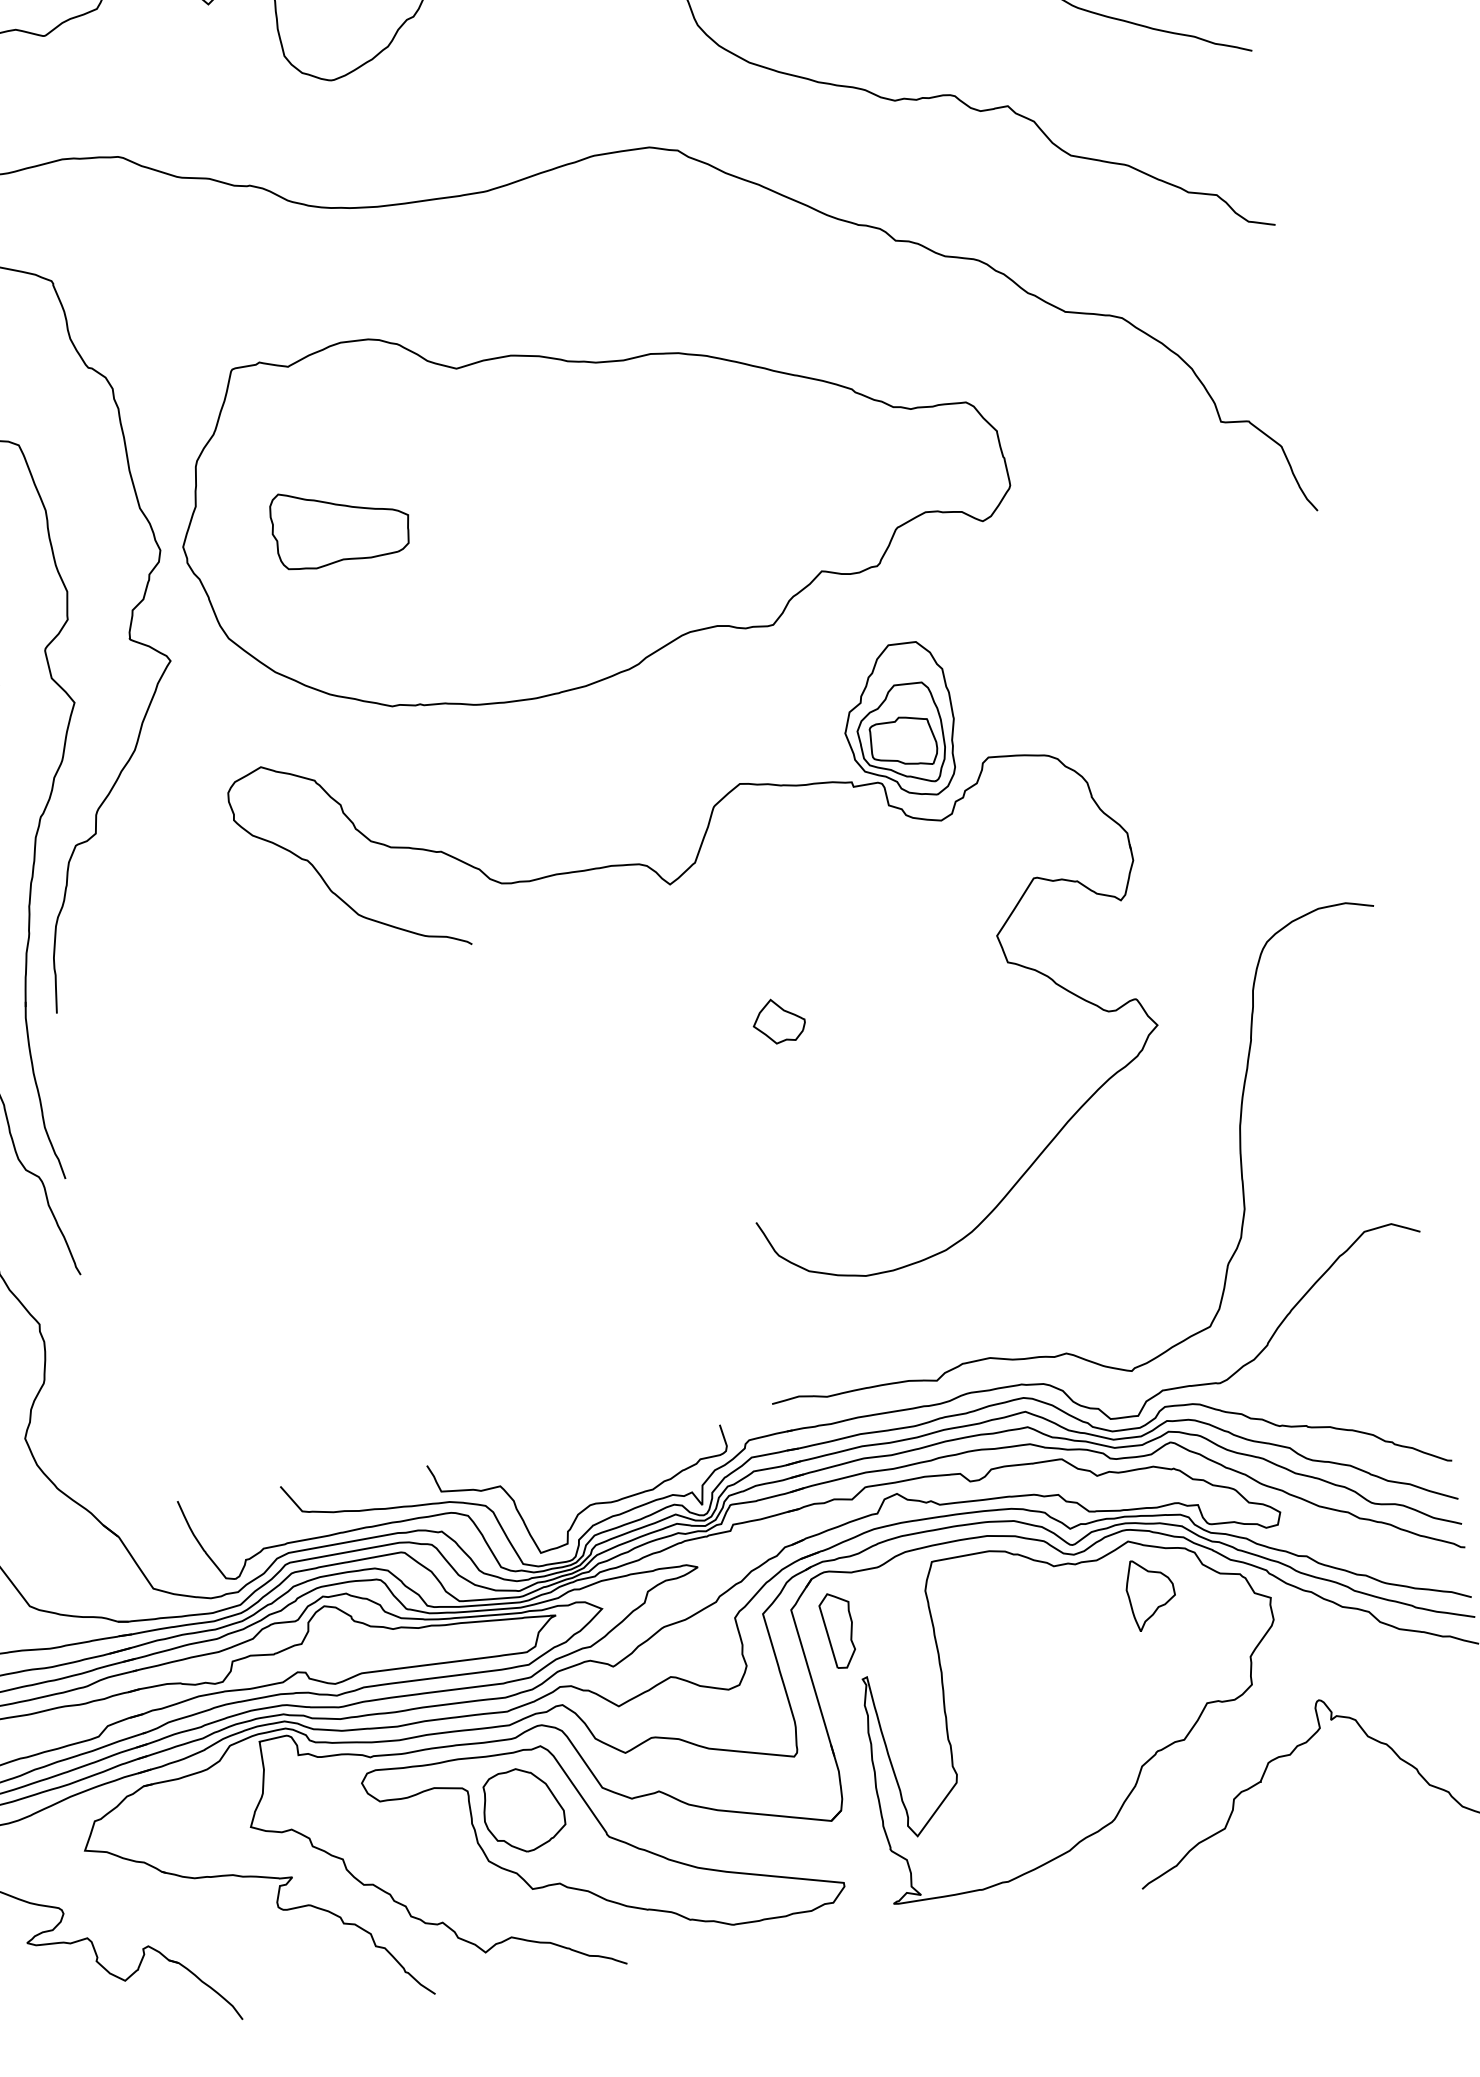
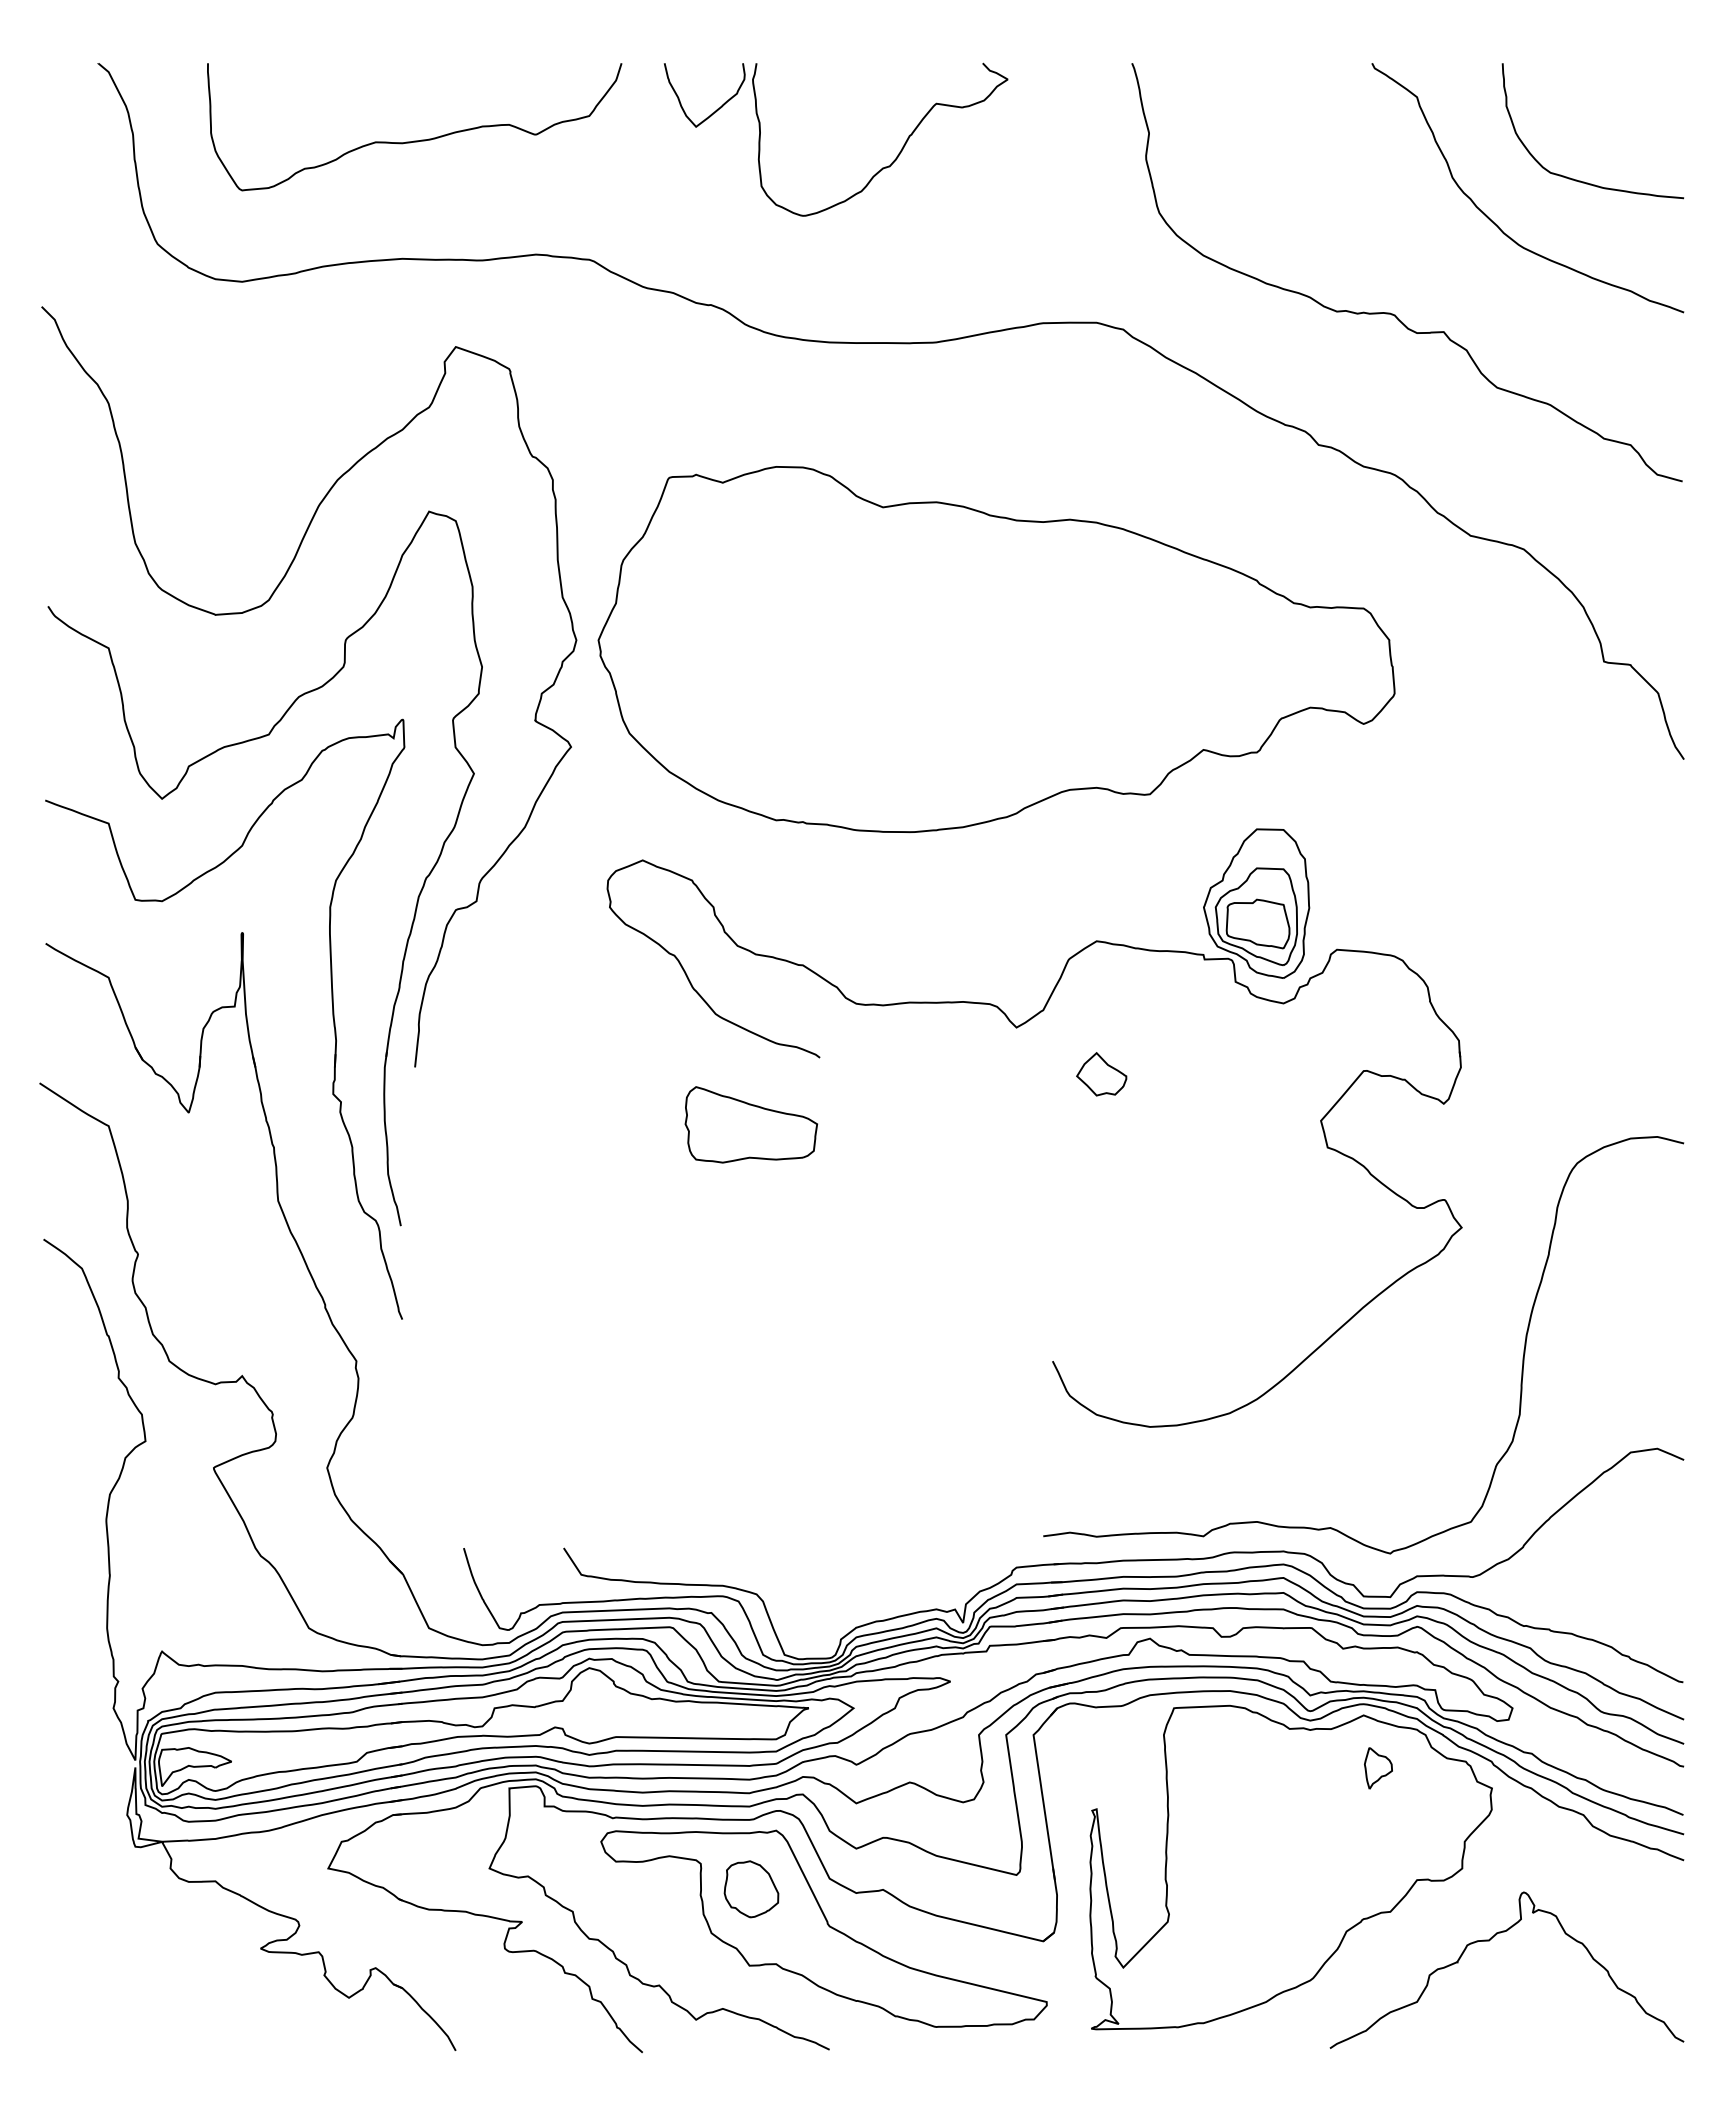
part: (340, 524) -> (751, 1124), moved
part: (778, 1021) -> (1101, 1074), moved
curve: (588, 1505) -> (854, 1607), removed
part: (1151, 1593) -> (1378, 1768), size x0.6
part: (838, 1630) -> (1075, 1760), removed
part: (523, 1810) -> (751, 1889), size x0.7

